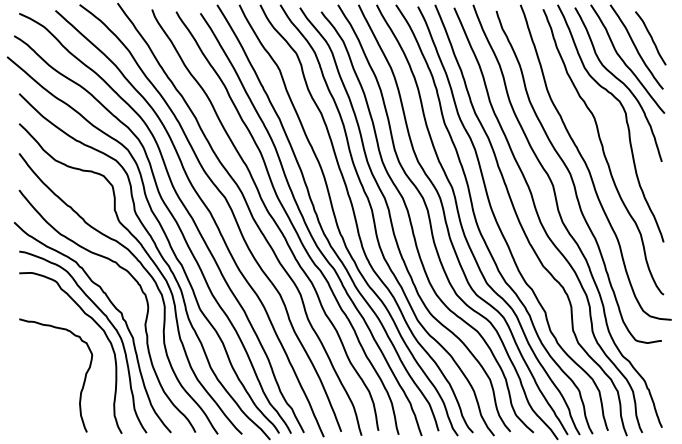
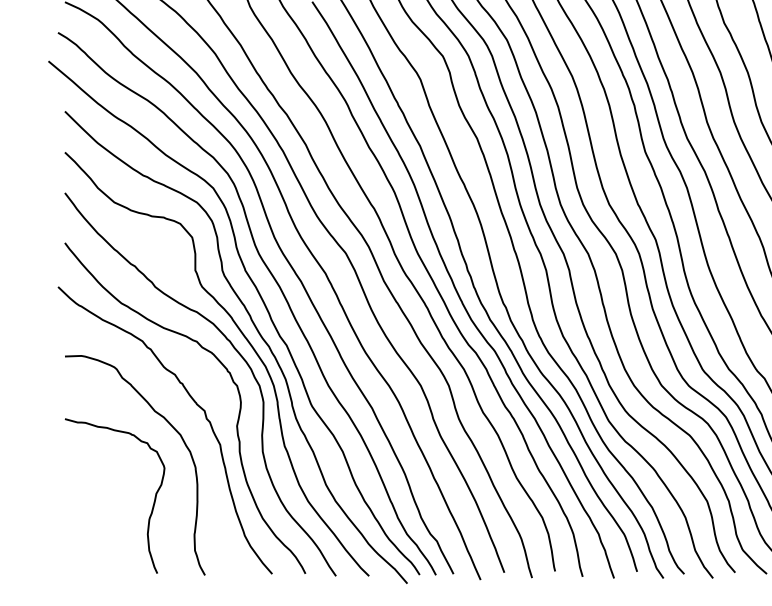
curve: (107, 320) -> (185, 420), removed

